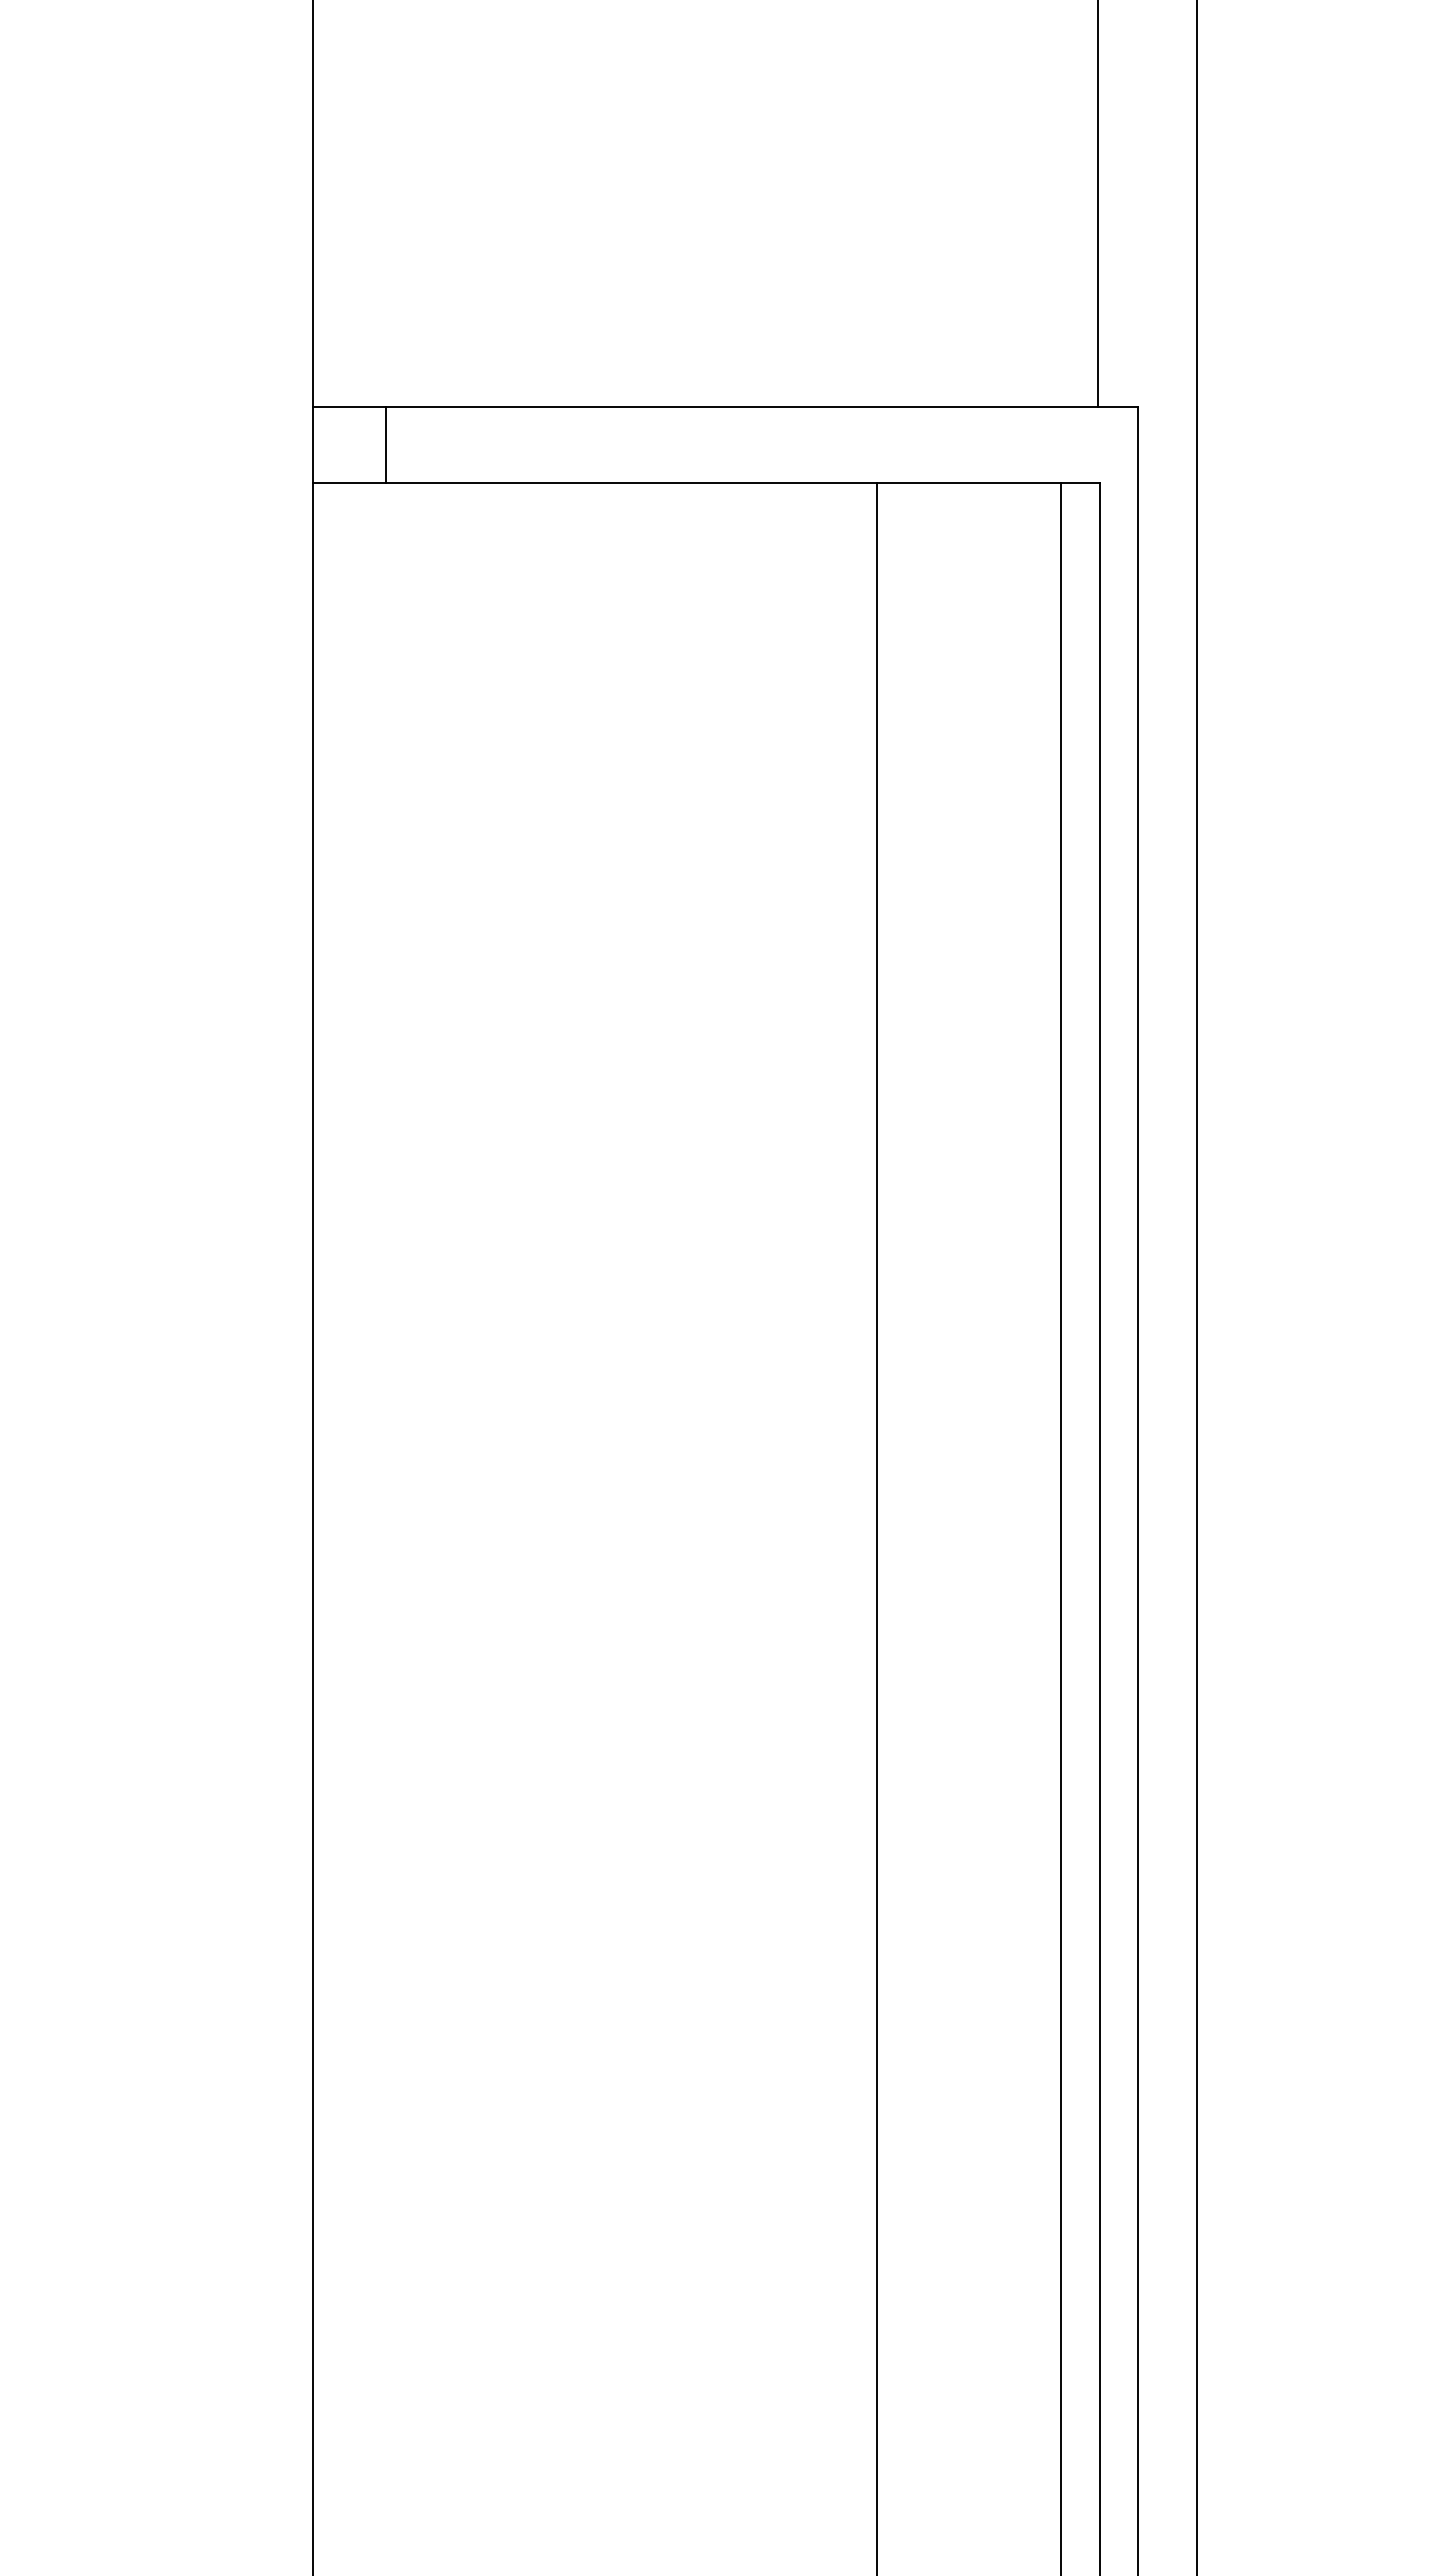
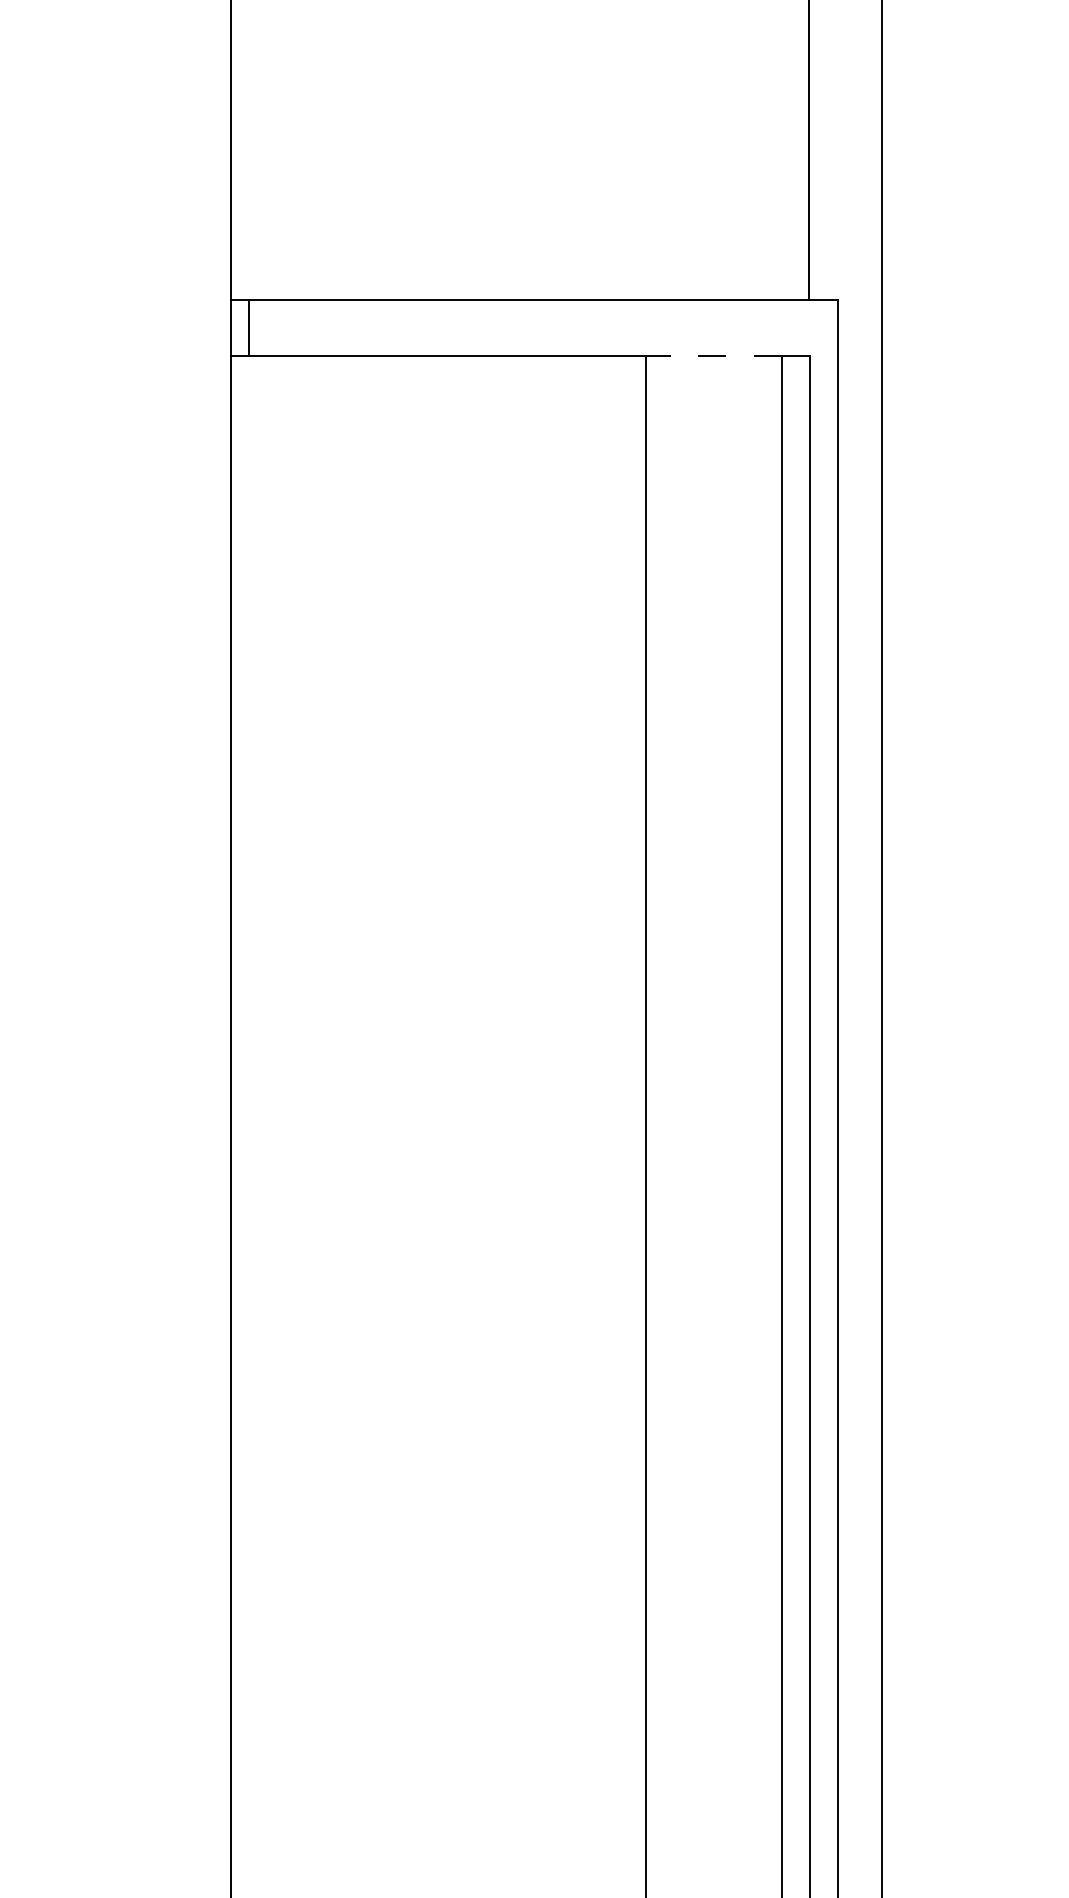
line: (385, 444) -> (248, 327), moved
line: (969, 482) -> (714, 355), solid -> dashed

